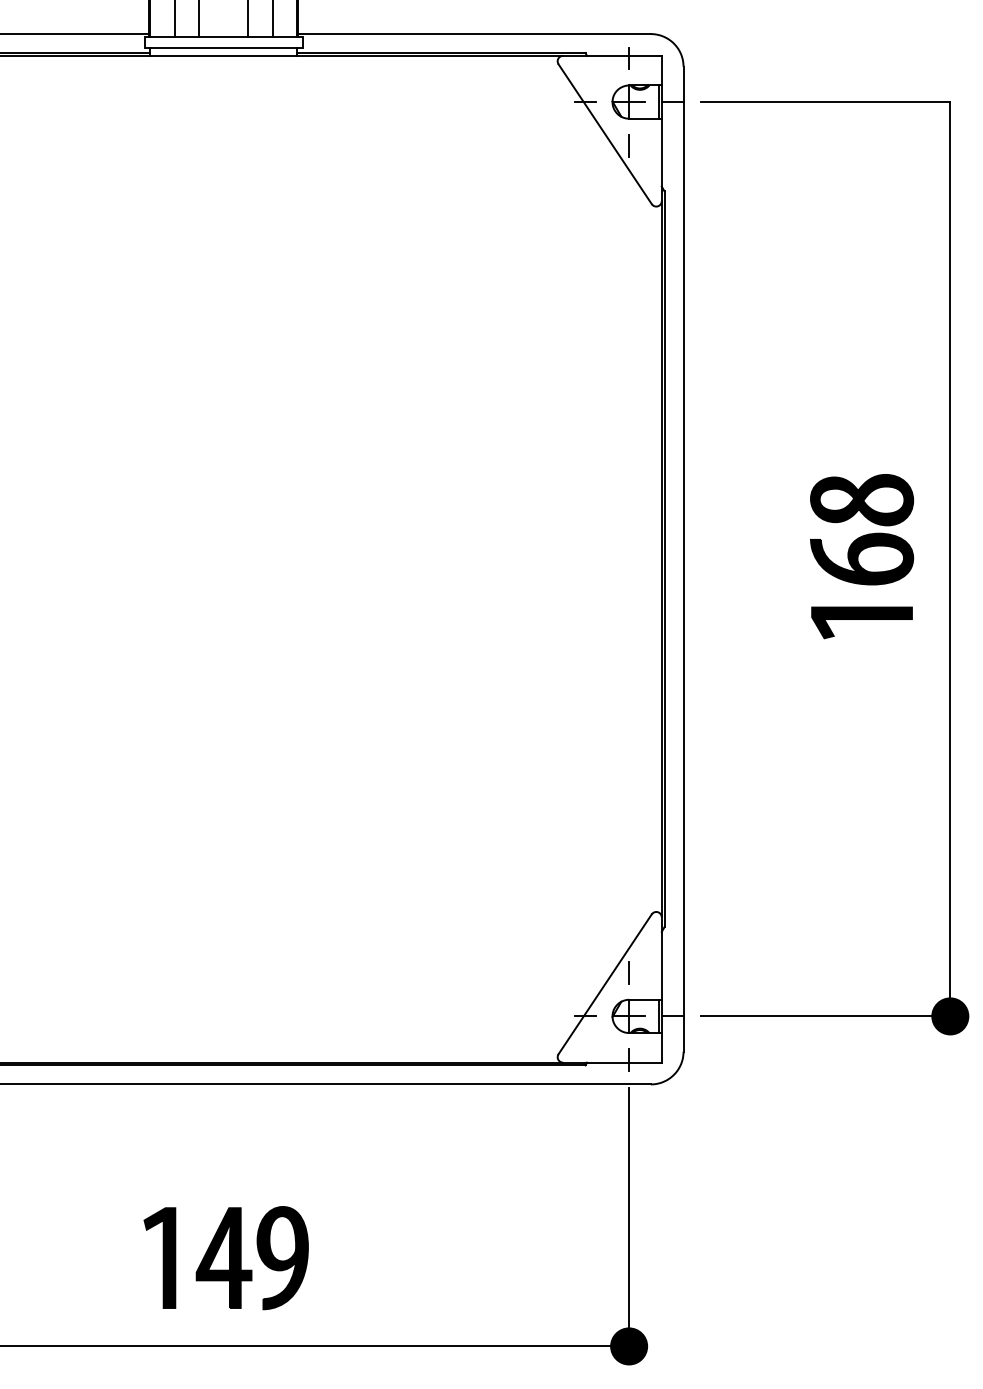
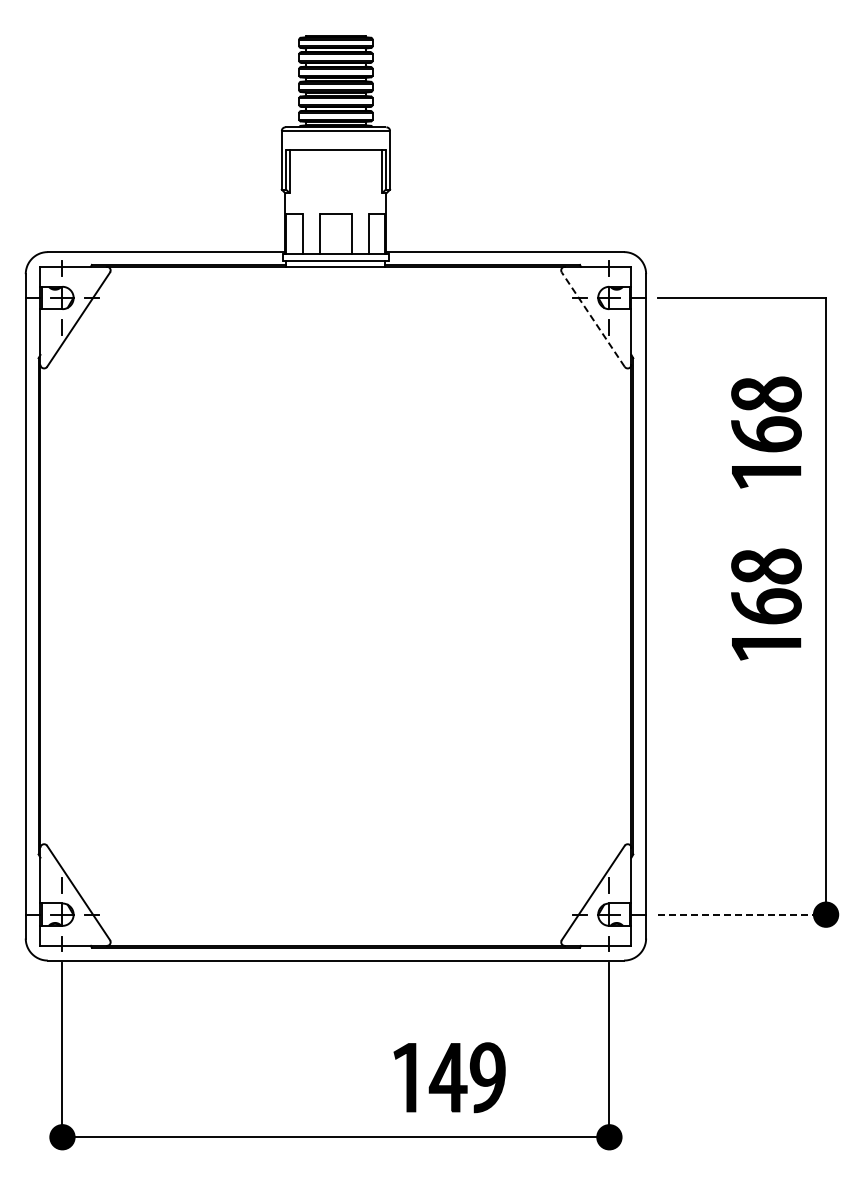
line: (605, 133) -> (593, 319), solid -> dashed
part: (862, 301) -> (766, 432), added
line: (826, 1016) -> (742, 914), solid -> dashed
part: (225, 1257) -> (449, 1077), moved

